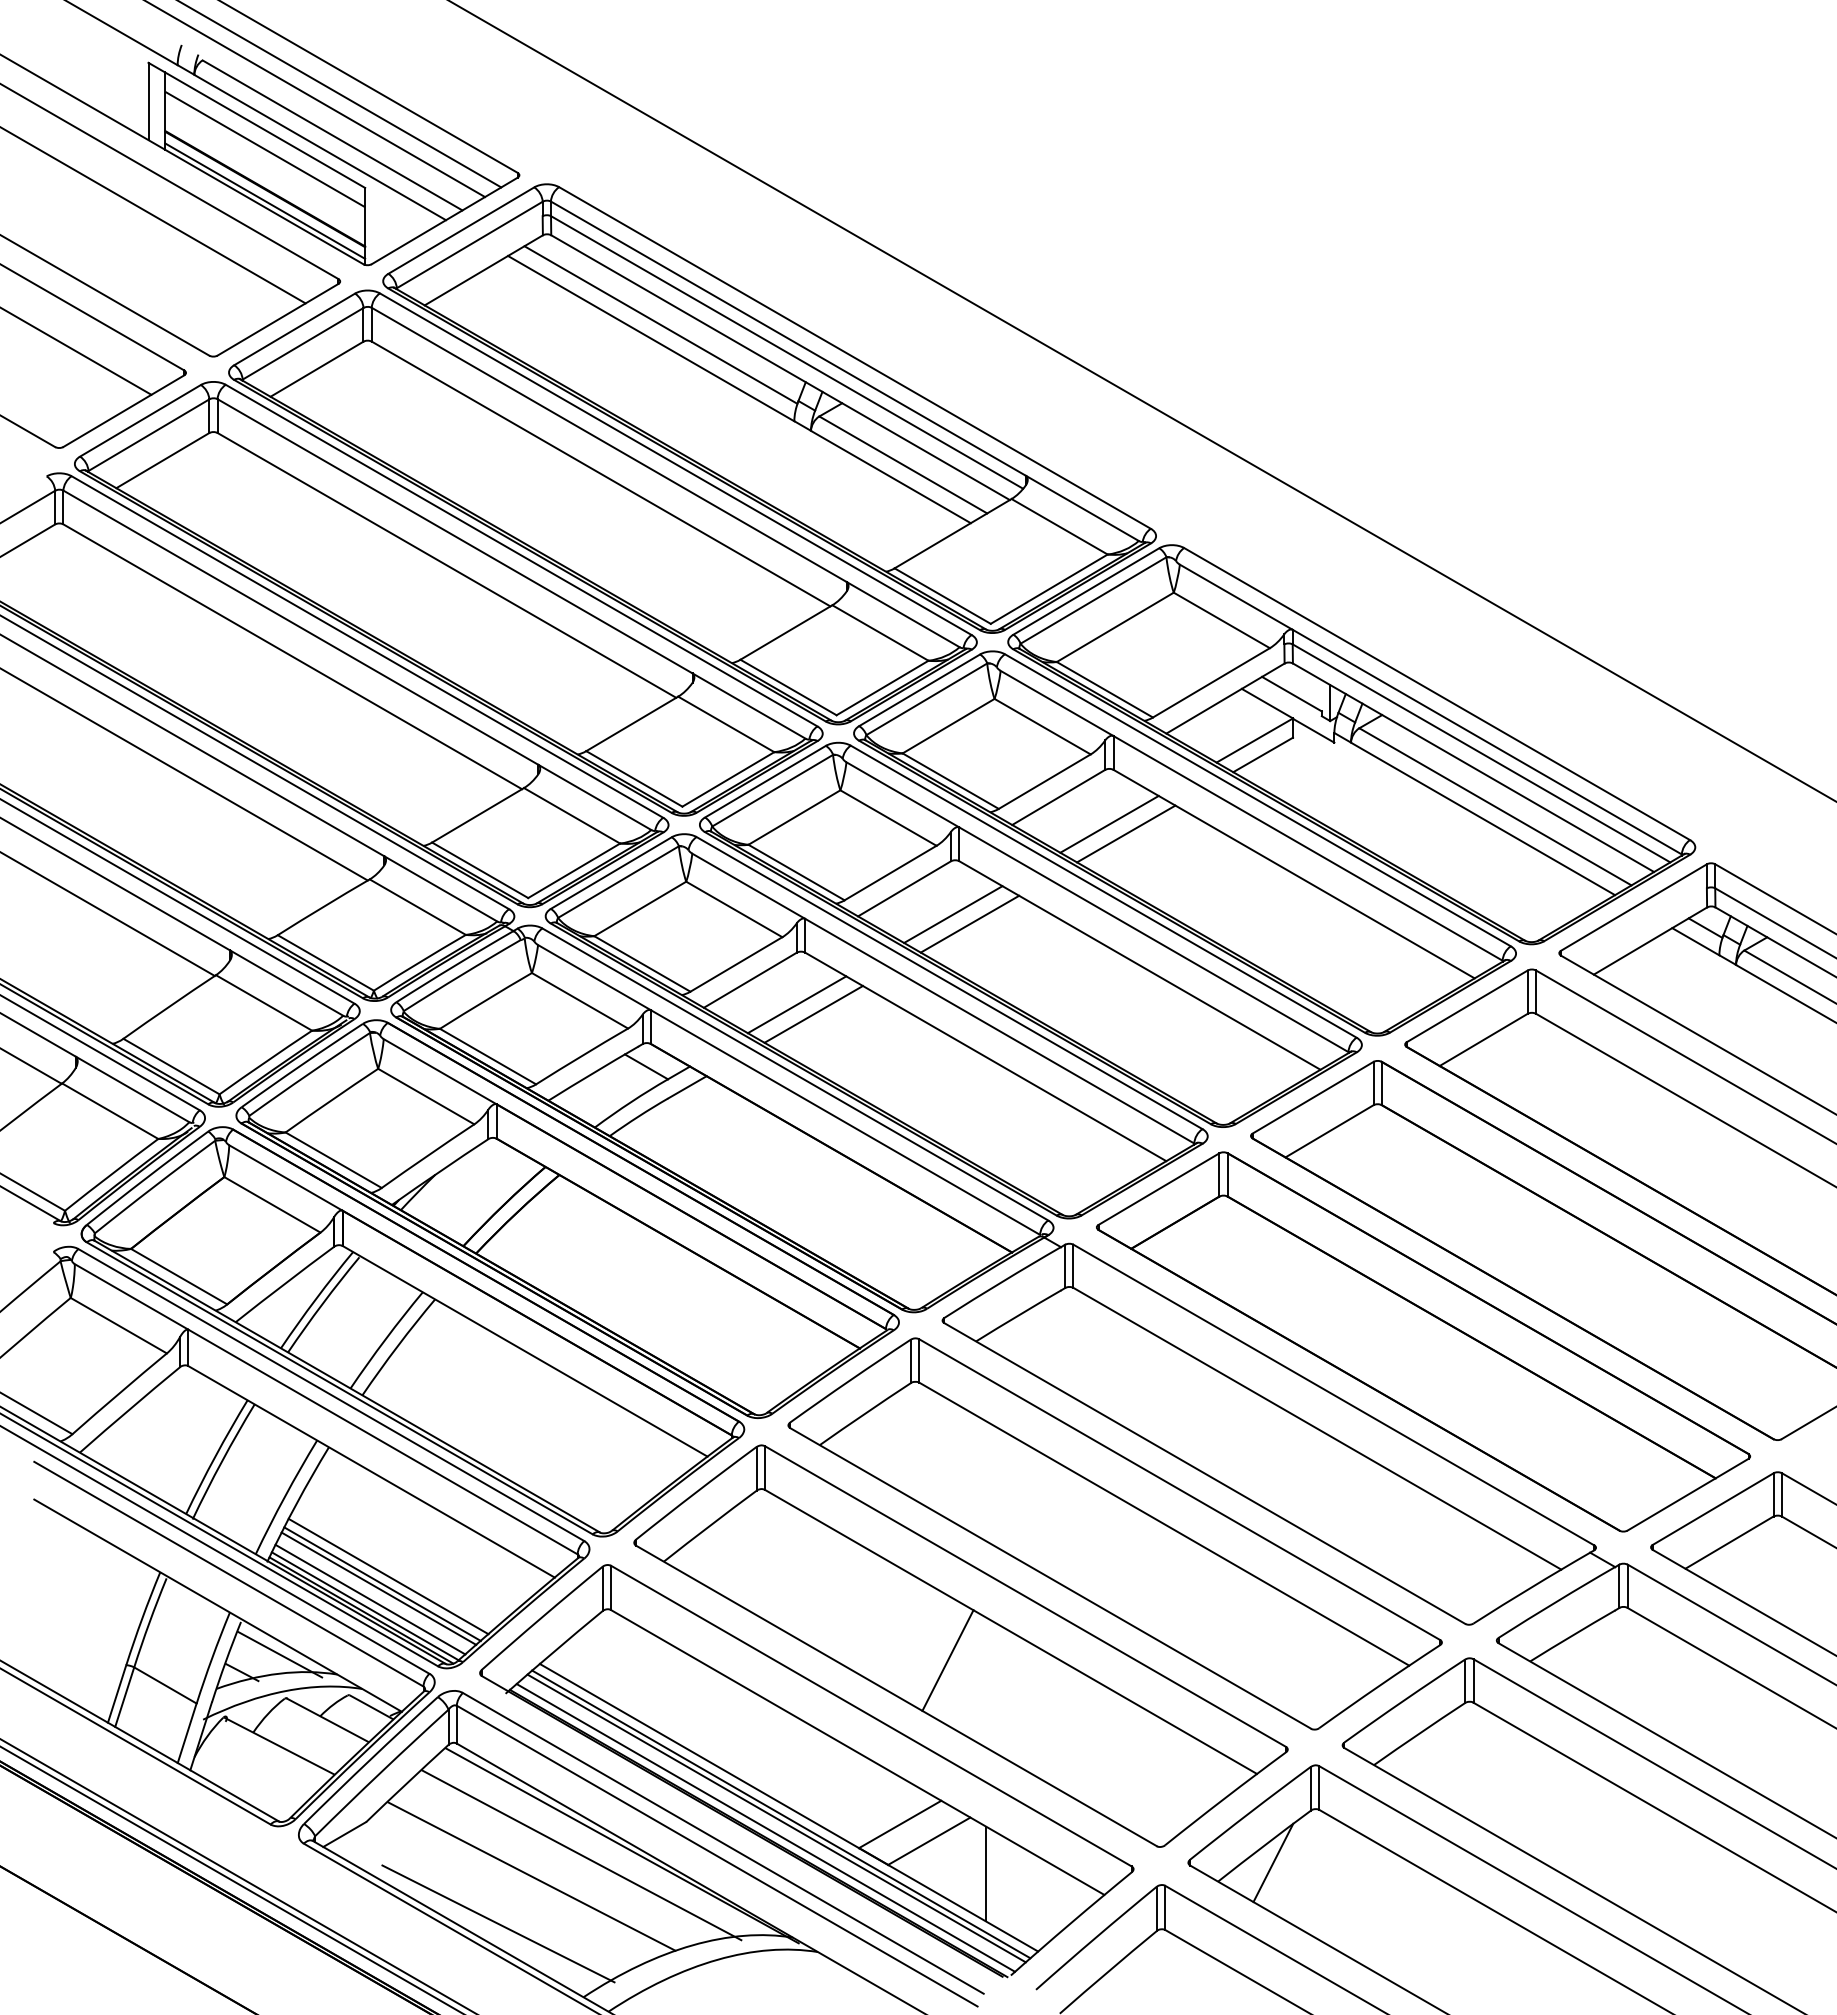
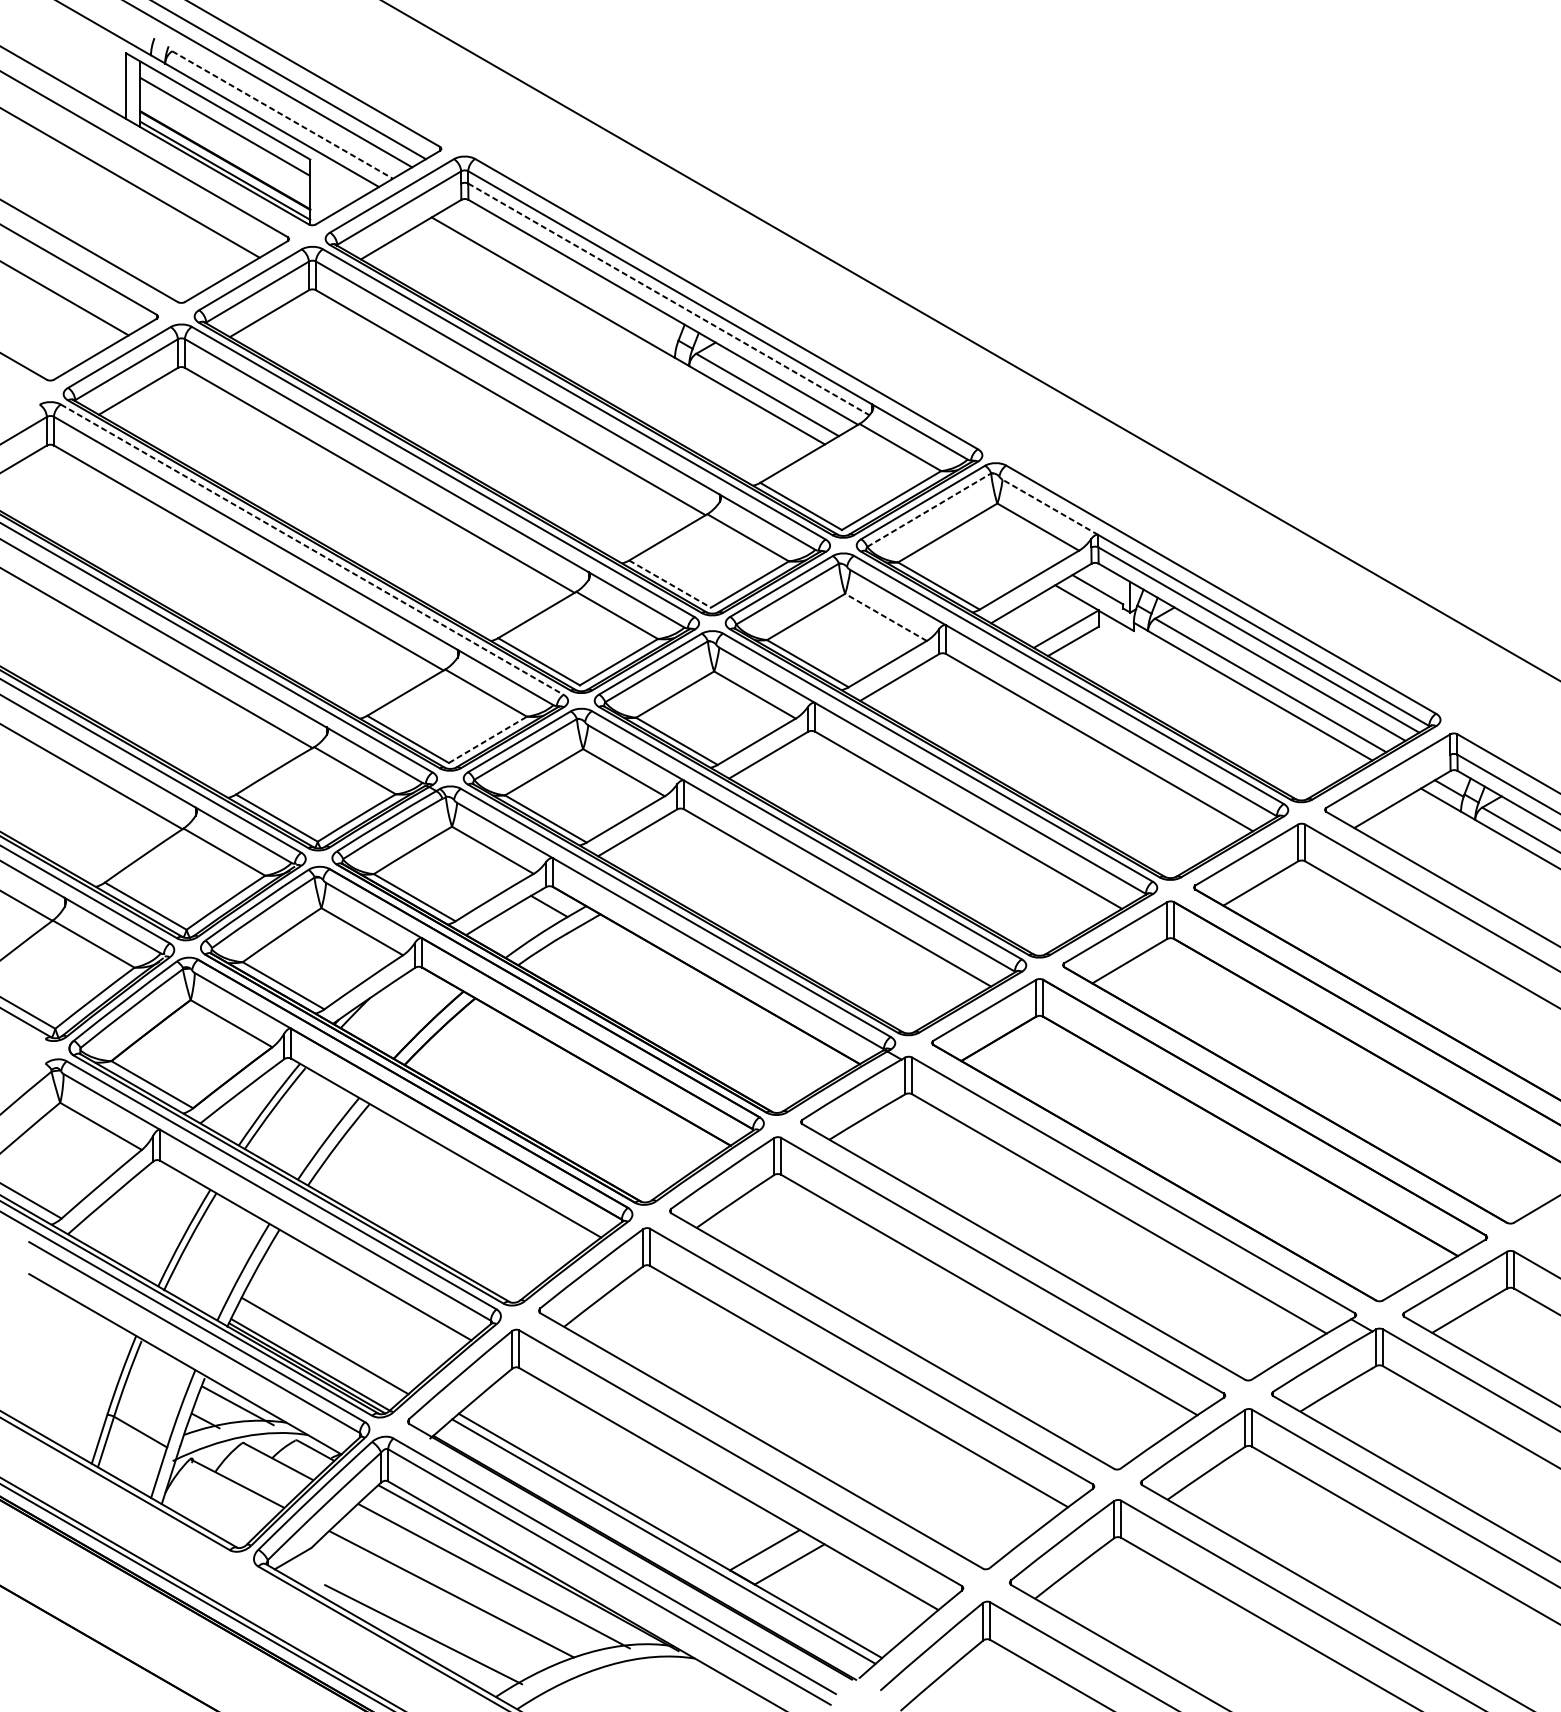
line: (332, 135) -> (282, 115), solid -> dashed
line: (660, 324) -> (561, 275), removed
line: (787, 352) -> (669, 299), solid -> dashed
line: (1235, 596) -> (1049, 506), solid -> dashed
line: (1093, 600) -> (929, 510), solid -> dashed
line: (367, 647) -> (312, 550), solid -> dashed
line: (788, 687) -> (670, 584), solid -> dashed
line: (1042, 726) -> (885, 617), solid -> dashed
line: (1109, 823) -> (942, 699), removed
line: (1126, 833) -> (957, 708), removed
line: (574, 870) -> (488, 739), solid -> dashed
line: (953, 914) -> (810, 776), removed
line: (969, 923) -> (823, 784), removed
line: (796, 1004) -> (676, 853), removed
line: (813, 1014) -> (691, 861), removed
line: (388, 1576) -> (330, 1339), removed
line: (378, 1588) -> (321, 1349), removed
line: (370, 1599) -> (314, 1359), removed
line: (947, 1660) -> (805, 1410), removed
line: (776, 1818) -> (659, 1545), removed
line: (765, 1827) -> (650, 1552), removed
line: (1273, 1862) -> (1082, 1582), removed
line: (986, 1873) -> (838, 1591), removed

